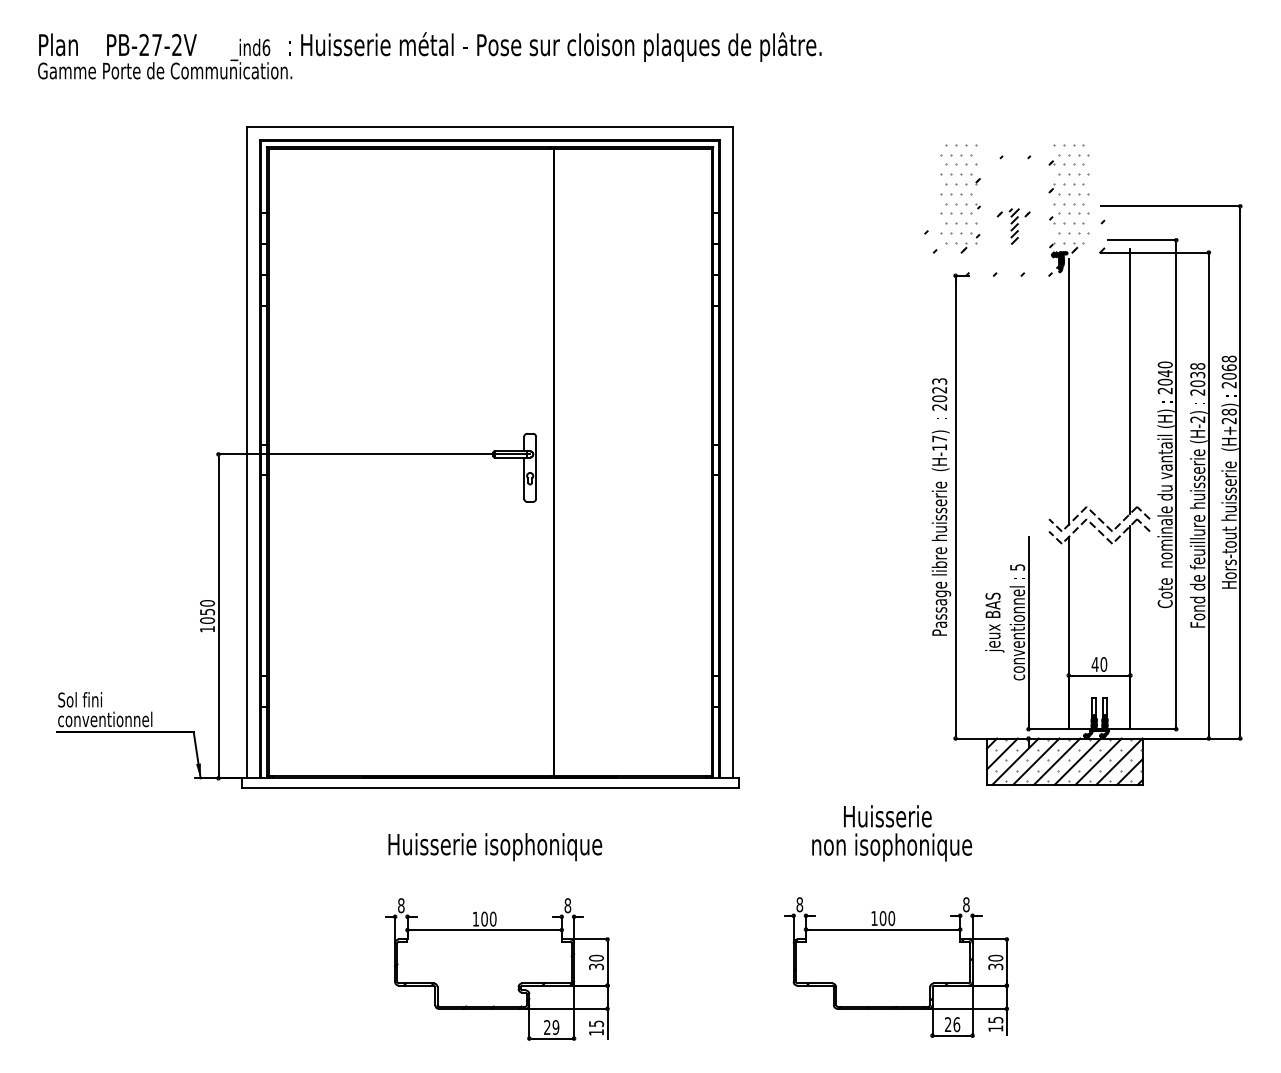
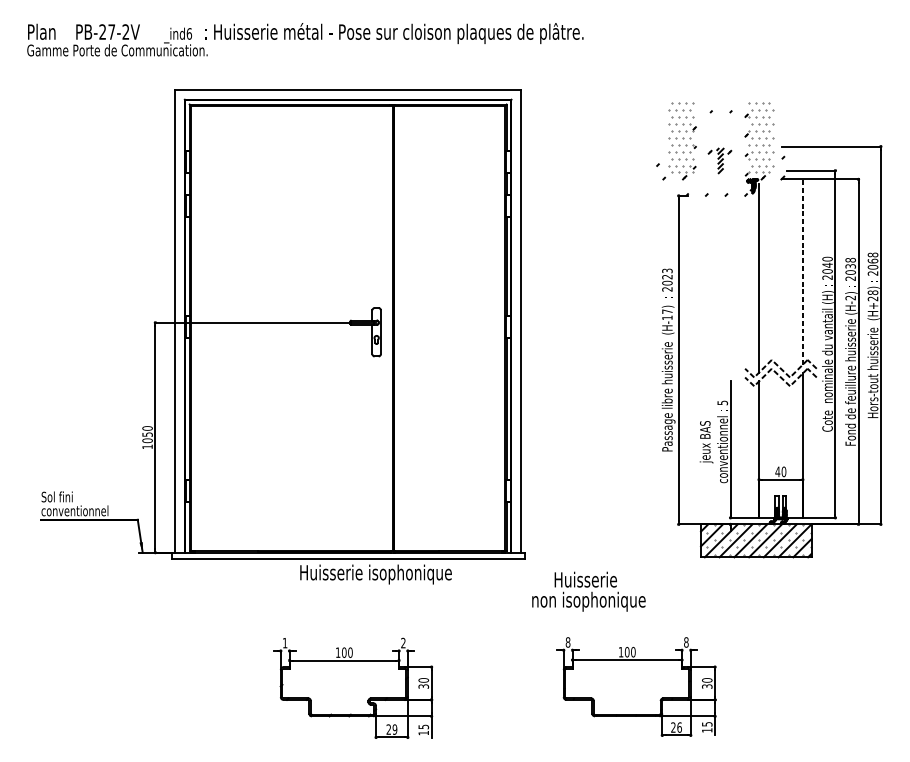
line: (1130, 380) -> (802, 270), solid -> dashed
text: (892, 833) -> (589, 591), moved
text: (495, 847) -> (376, 574), moved
text: (401, 905) -> (285, 642), 8 -> 1
text: (567, 905) -> (403, 642), 8 -> 2

